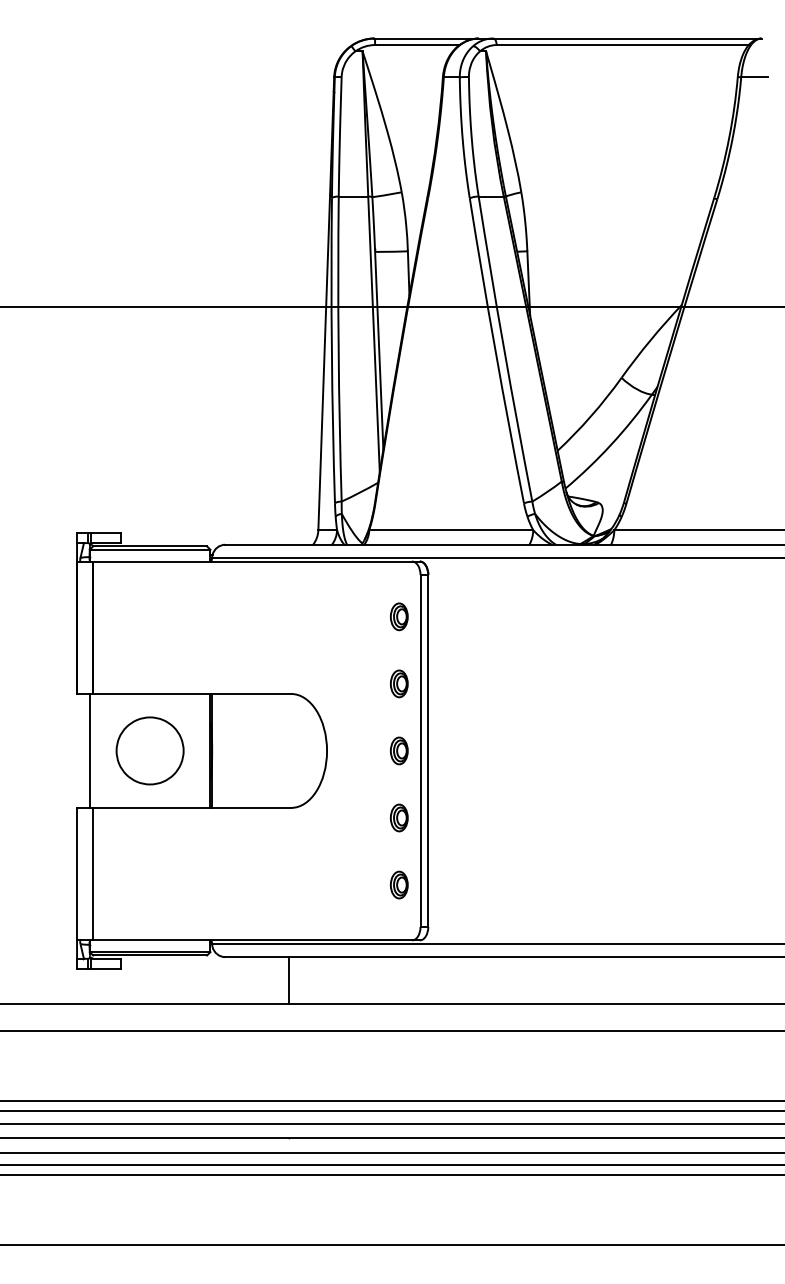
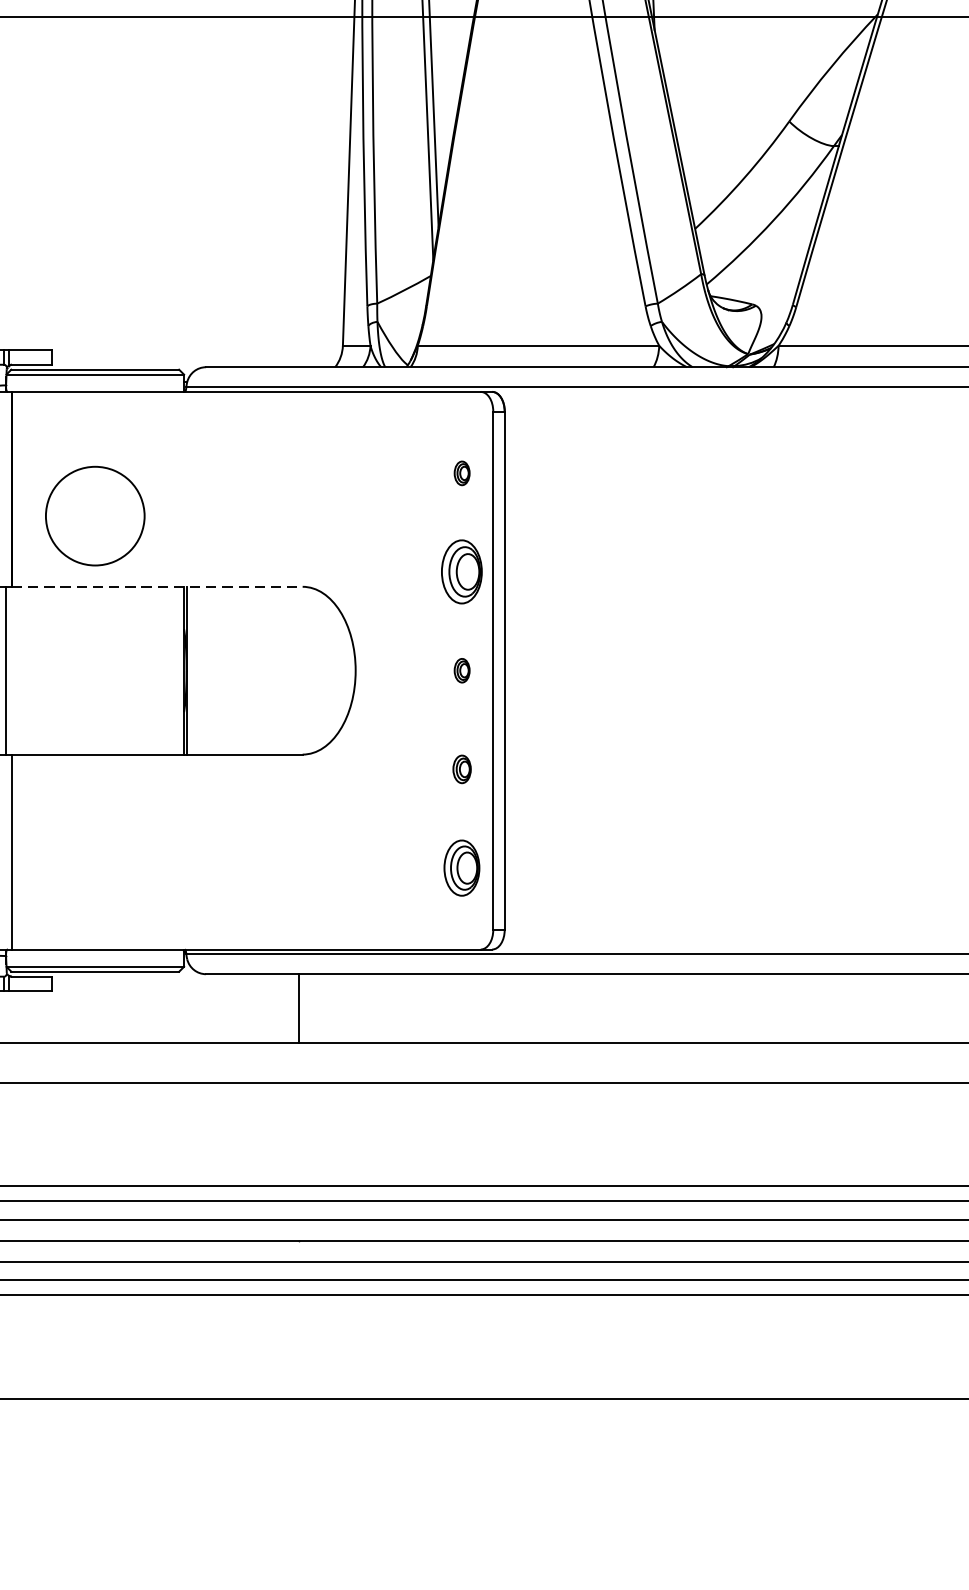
part: (399, 616) -> (462, 472), size x0.6
part: (399, 683) -> (462, 571), size x1.6
line: (192, 693) -> (157, 586), solid -> dashed
part: (149, 750) -> (94, 515), moved
part: (399, 750) -> (462, 670), size x0.6
part: (399, 817) -> (462, 768), size x0.7
part: (399, 884) -> (462, 867), size x1.4

